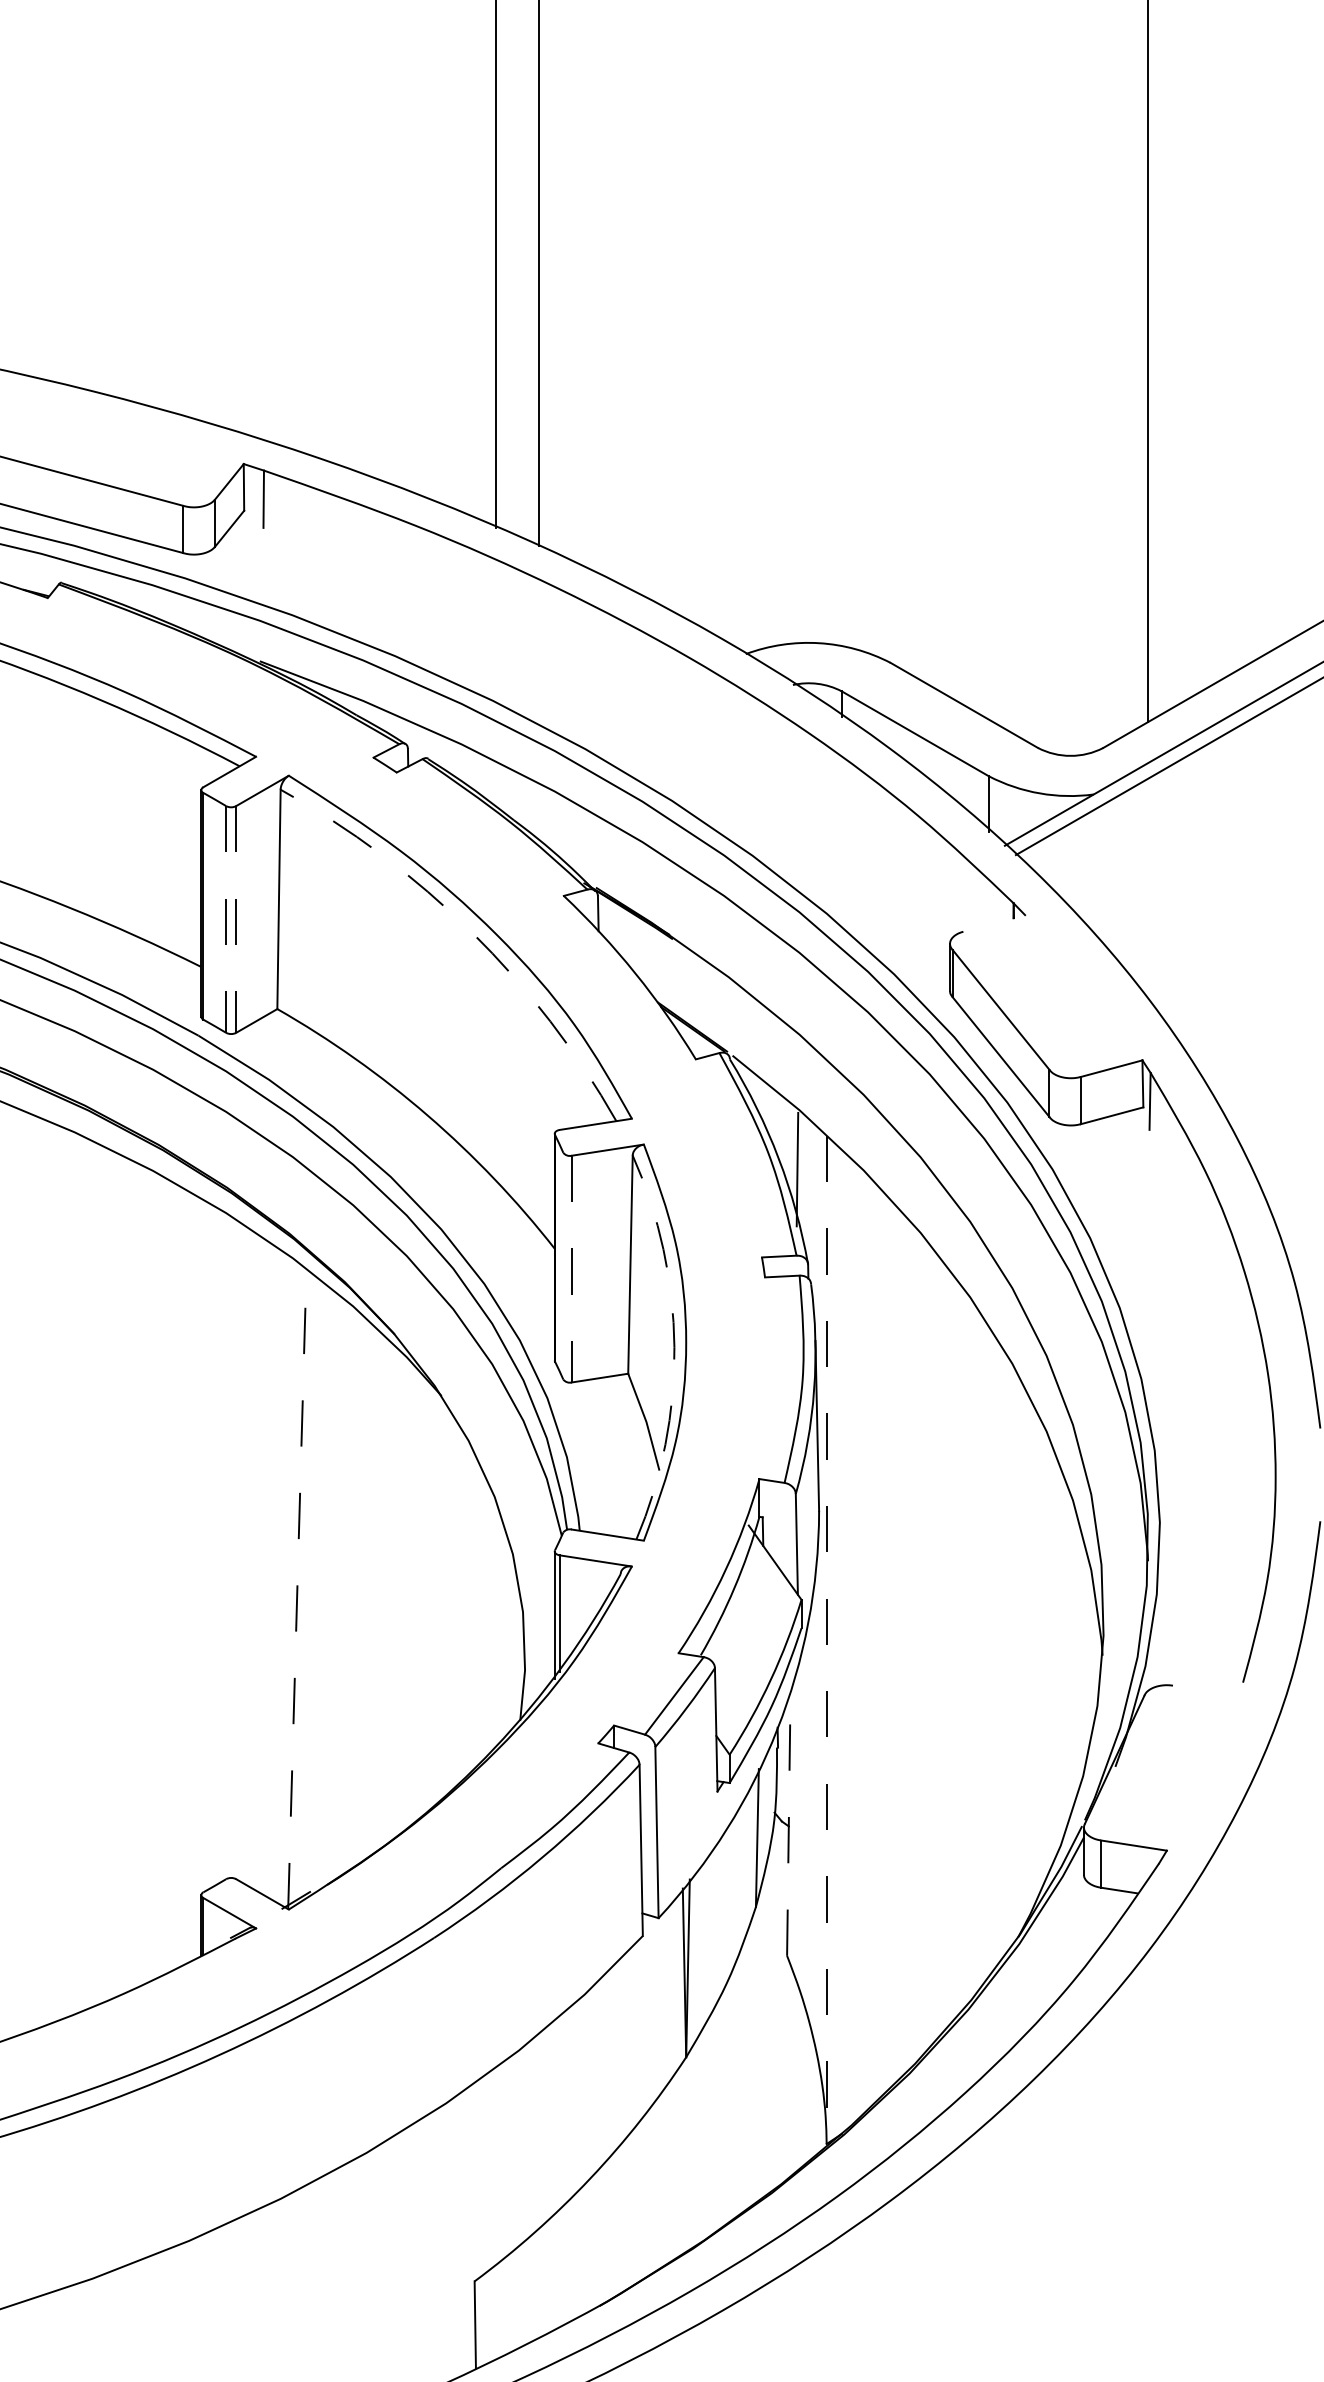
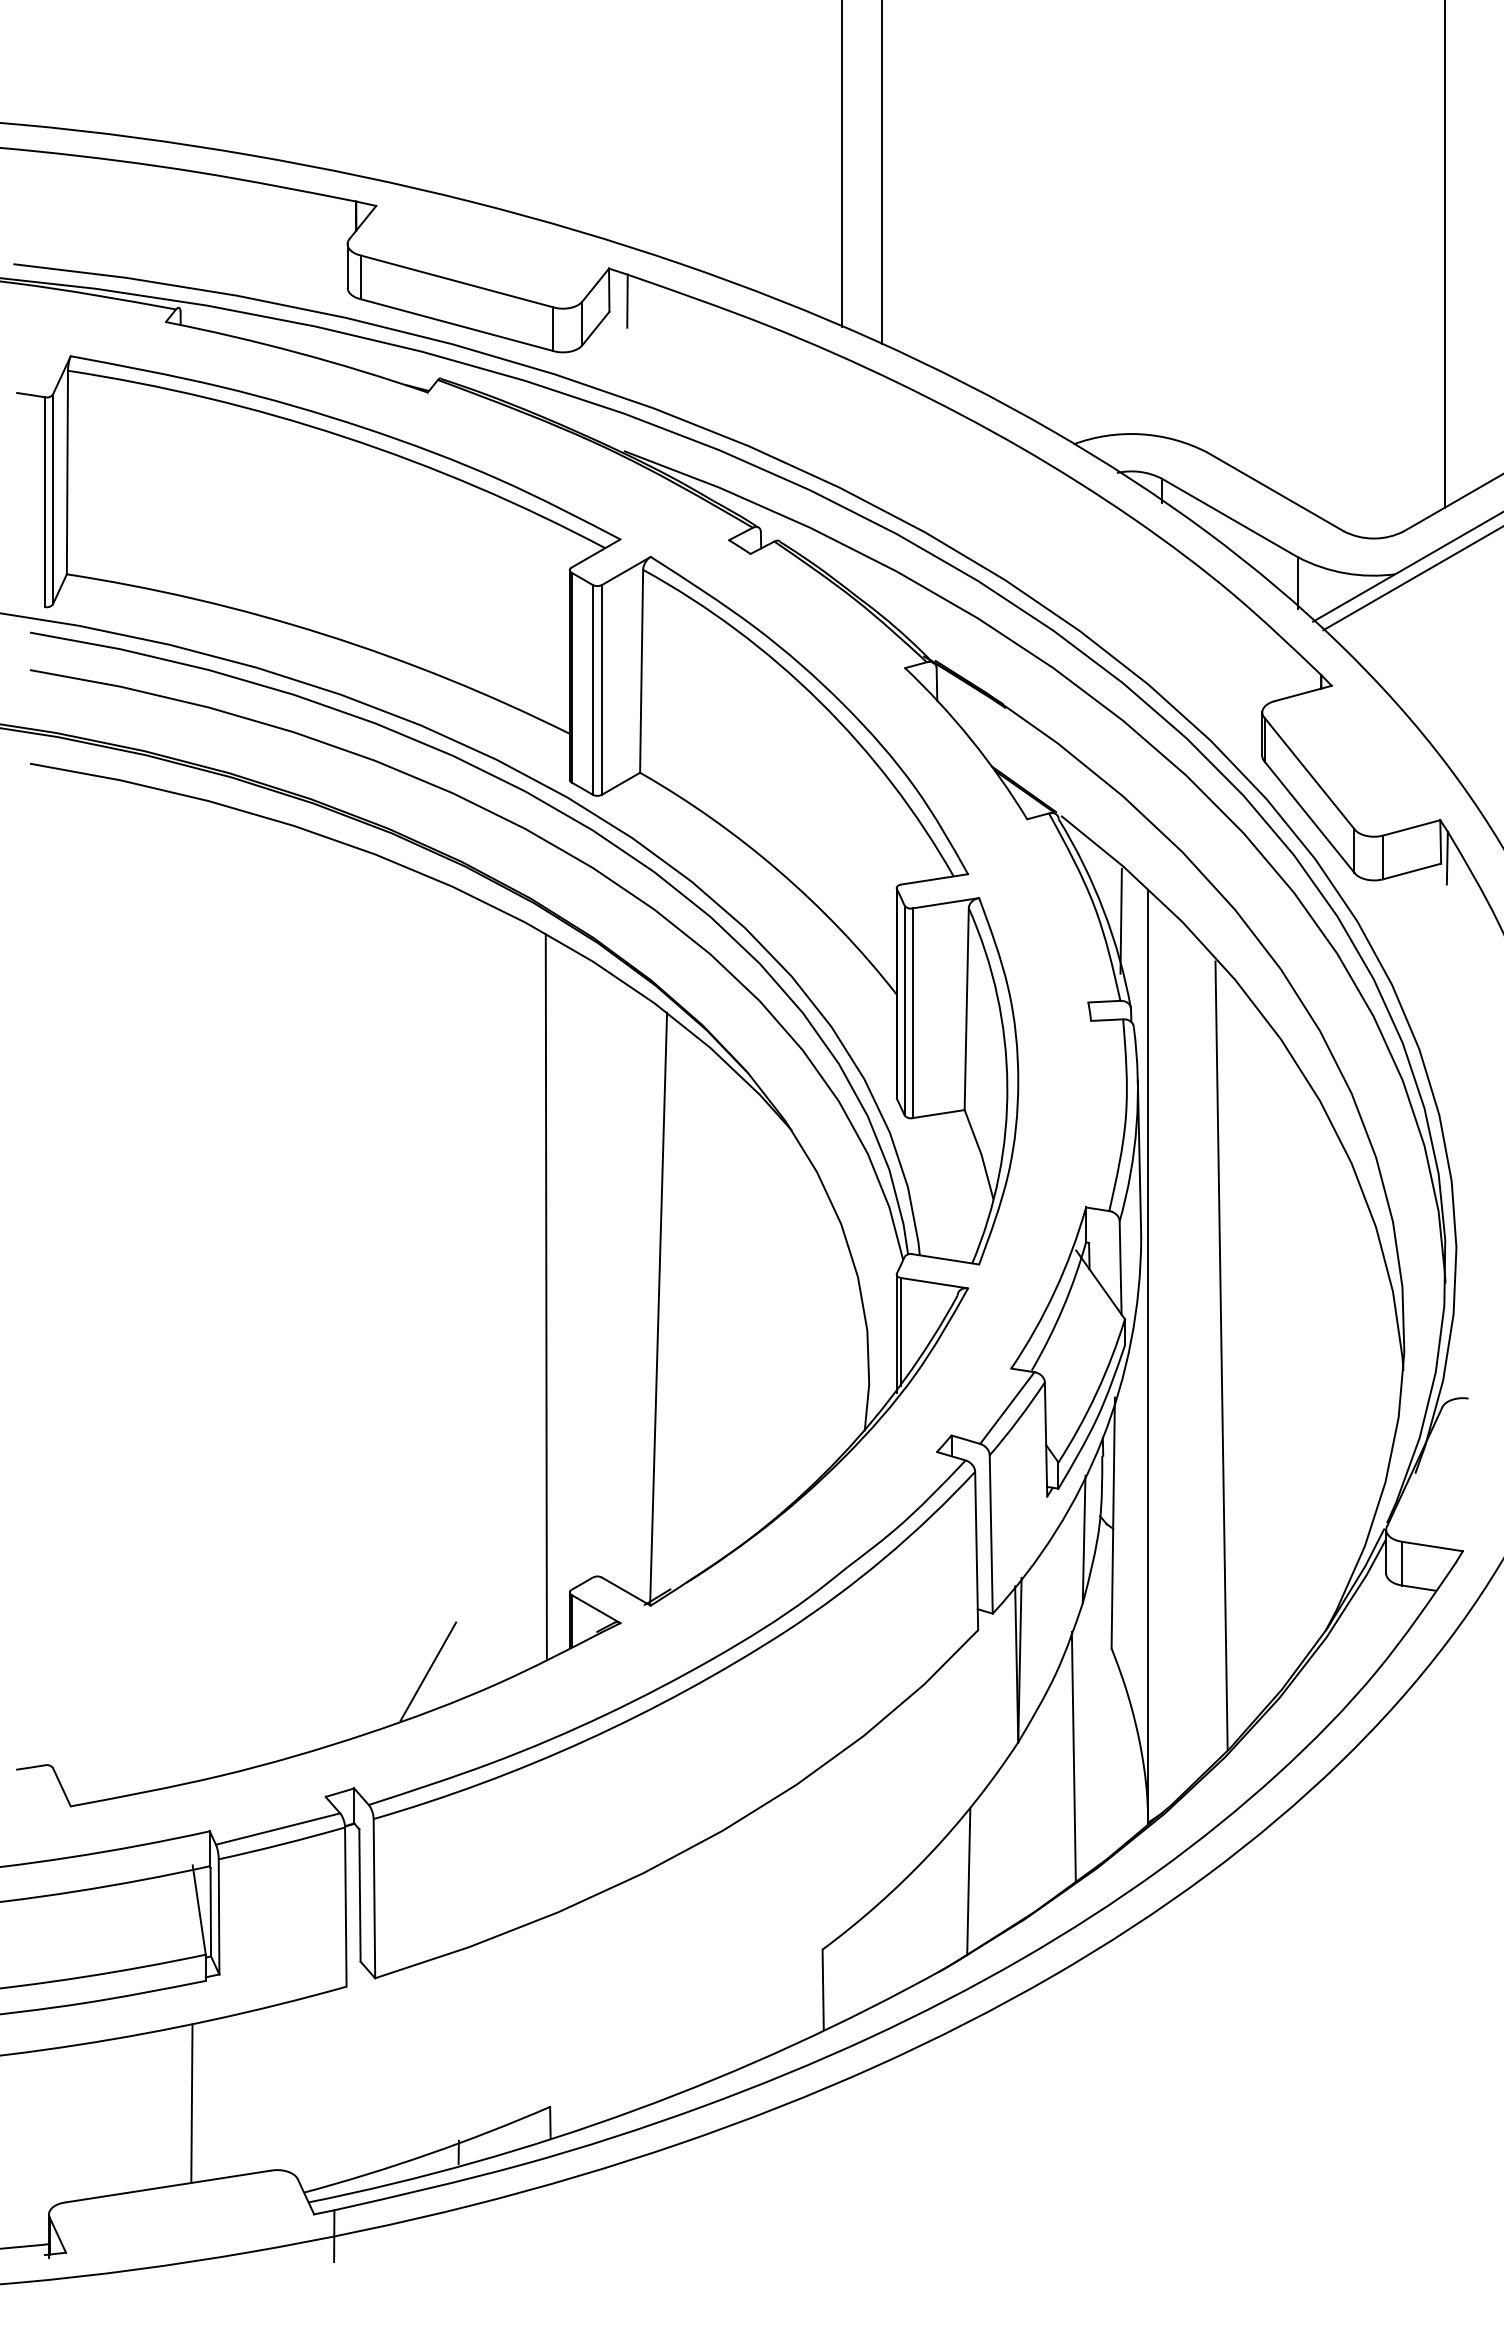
line: (225, 919) -> (592, 689), dashed -> solid
line: (235, 919) -> (601, 689), dashed -> solid
line: (993, 923) -> (1302, 693), added
arc: (471, 932) -> (819, 701), dashed -> solid
line: (563, 1266) -> (904, 1010), added
line: (571, 1269) -> (912, 1013), dashed -> solid
arc: (674, 1347) -> (1007, 1085), dashed -> solid
line: (175, 1575) -> (545, 1296), added
line: (297, 1588) -> (658, 1308), dashed -> solid
line: (905, 1639) -> (1221, 1355), added
line: (826, 1640) -> (1148, 1356), dashed -> solid
line: (789, 1819) -> (1113, 1522), dashed -> solid
line: (48, 1980) -> (428, 1671), added
line: (745, 2072) -> (1073, 1756), added
line: (632, 2207) -> (968, 1881), added

